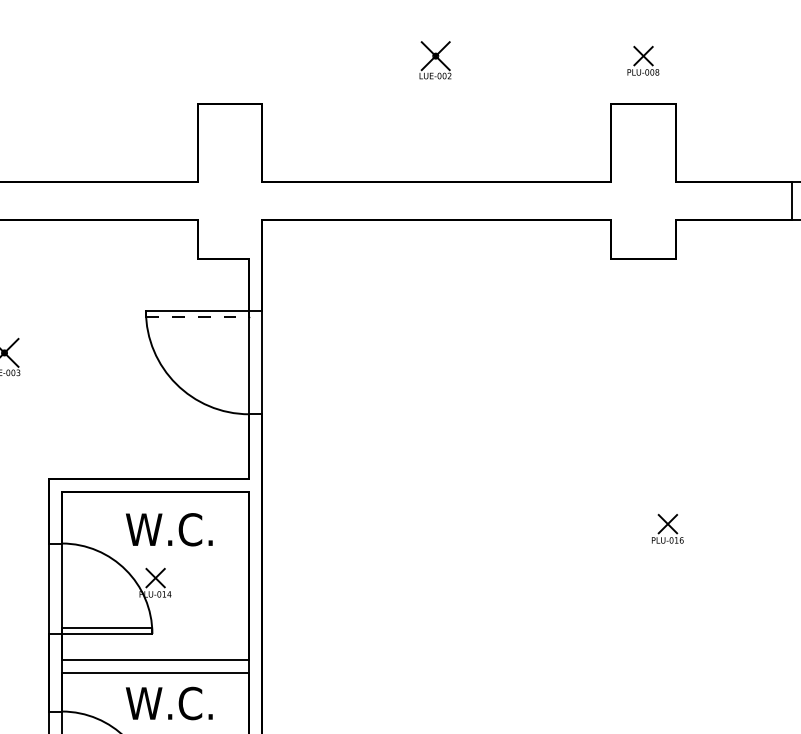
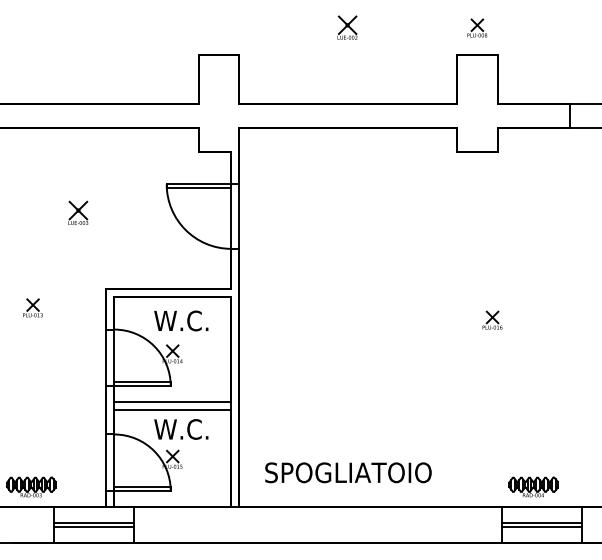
line: (198, 317) -> (199, 188), dashed -> solid

